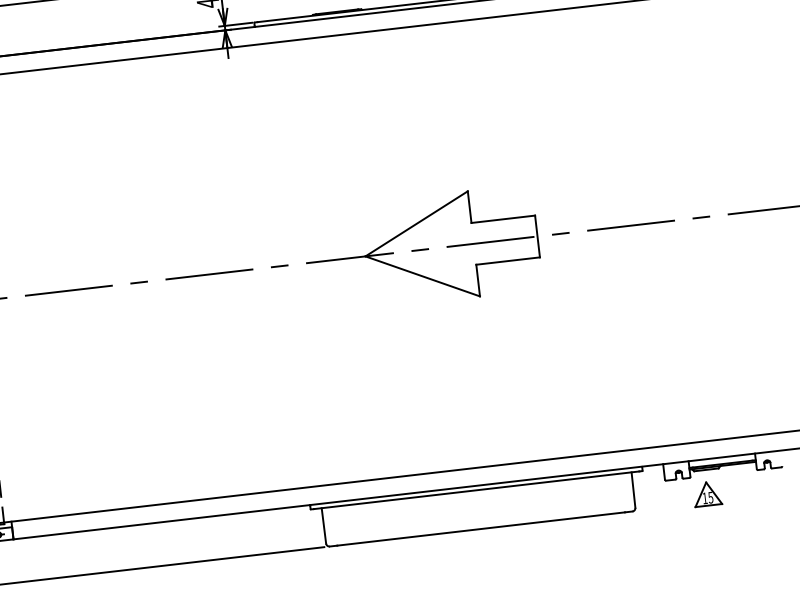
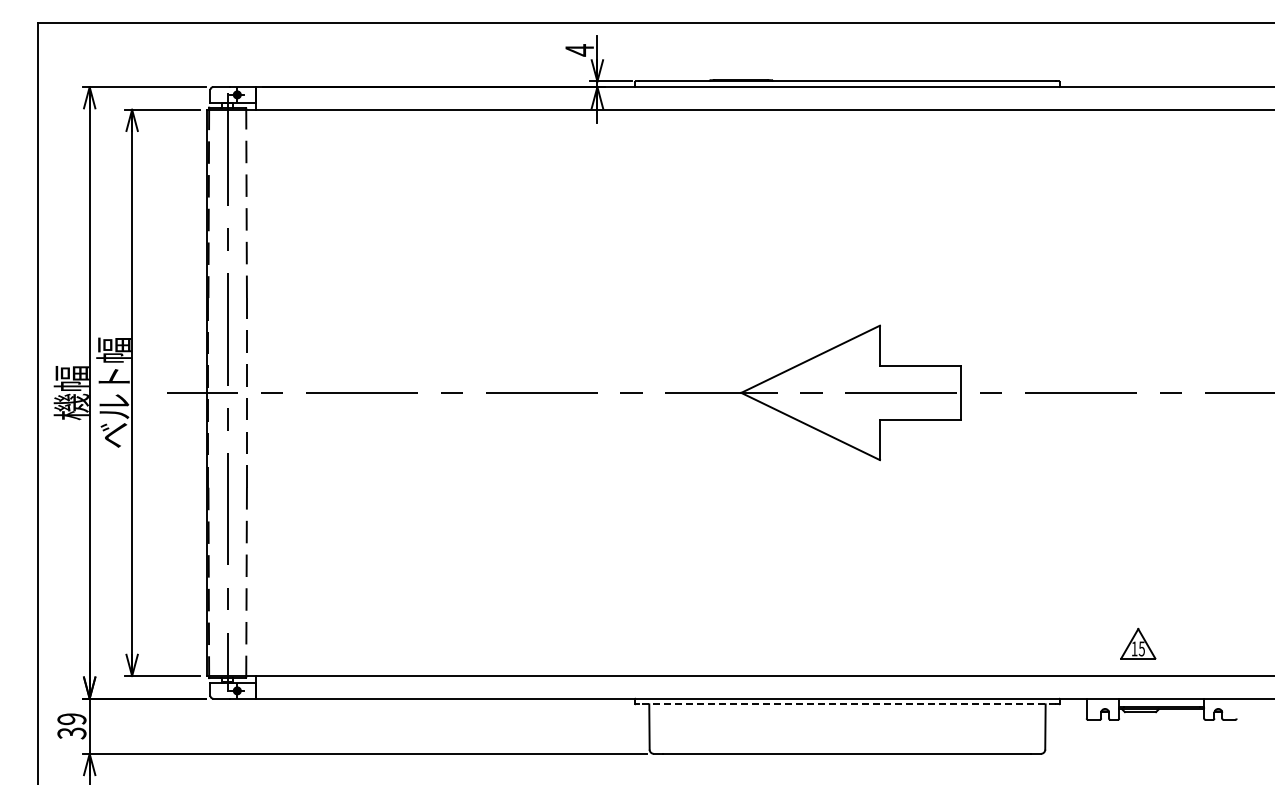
line: (475, 490) -> (846, 704), solid -> dashed
part: (707, 493) -> (1138, 643), moved

